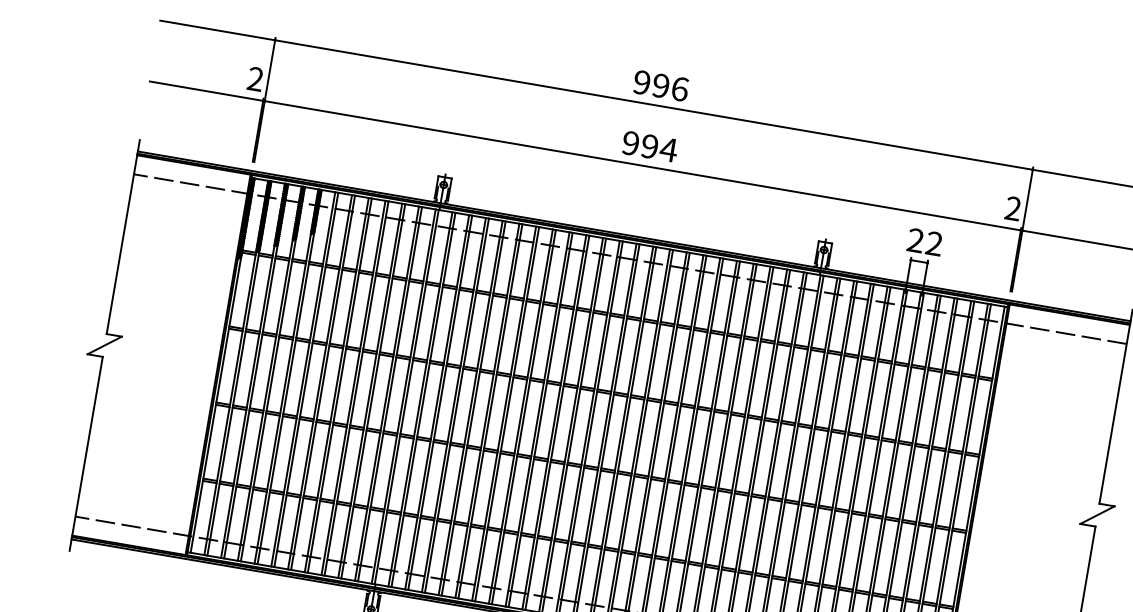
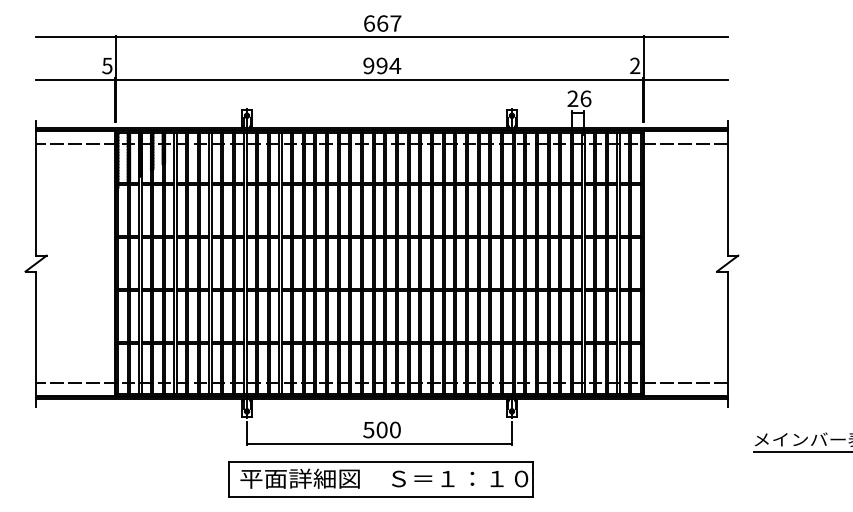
text: (255, 78) -> (107, 65), 2 -> 5
text: (660, 85) -> (382, 23), 996 -> 667
text: (933, 243) -> (585, 98), 22 -> 26

